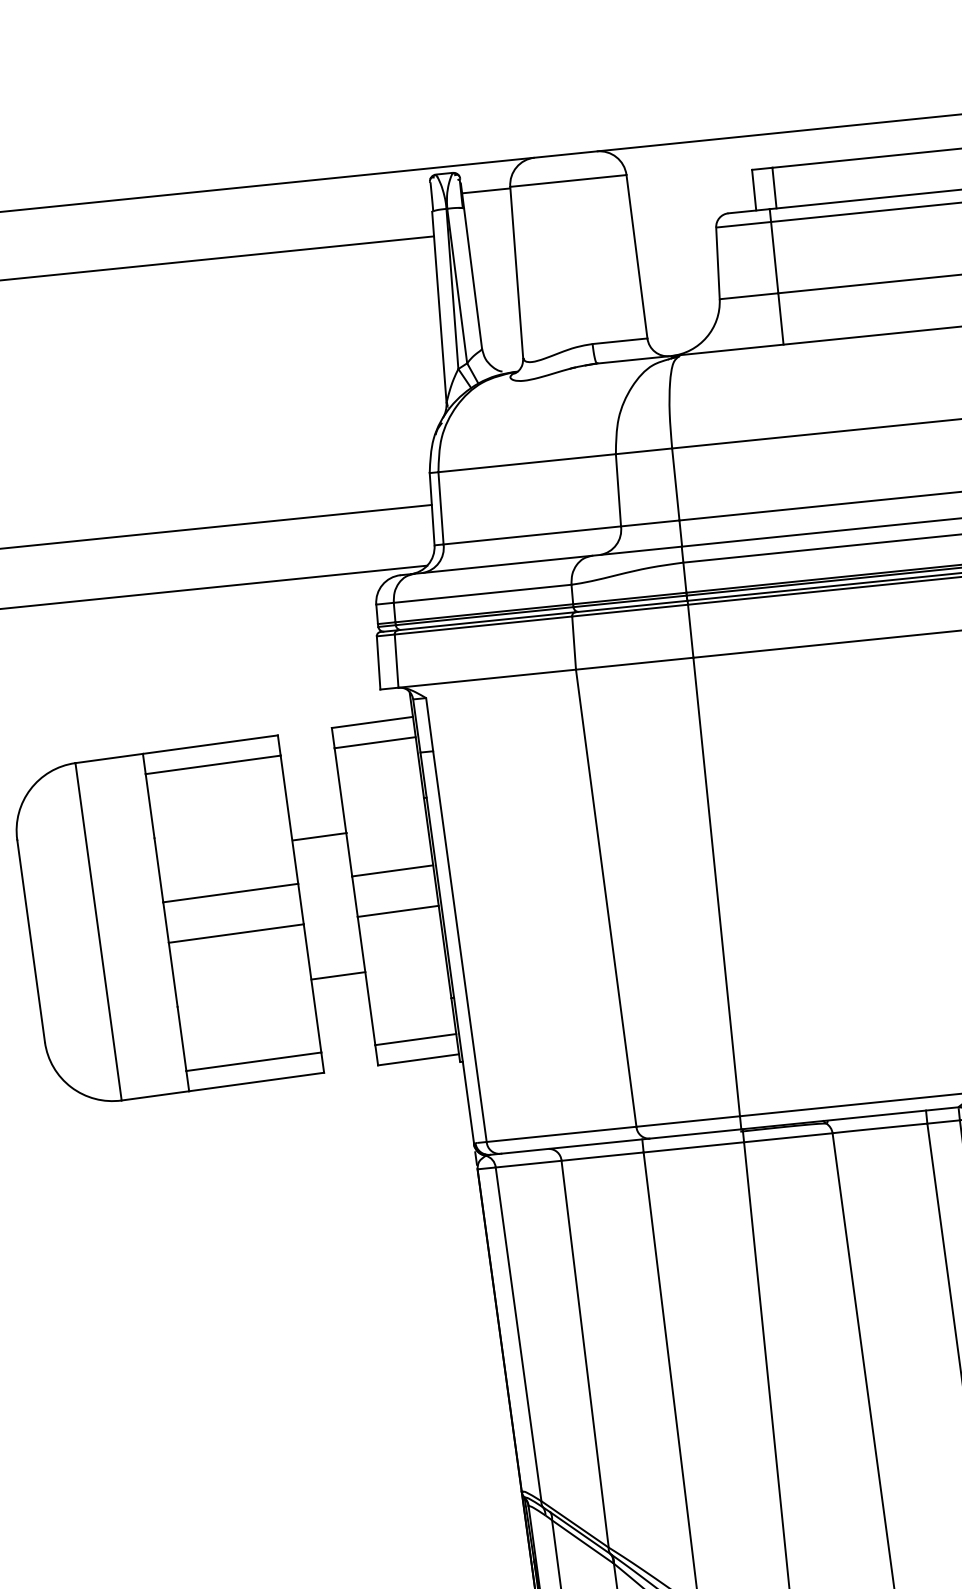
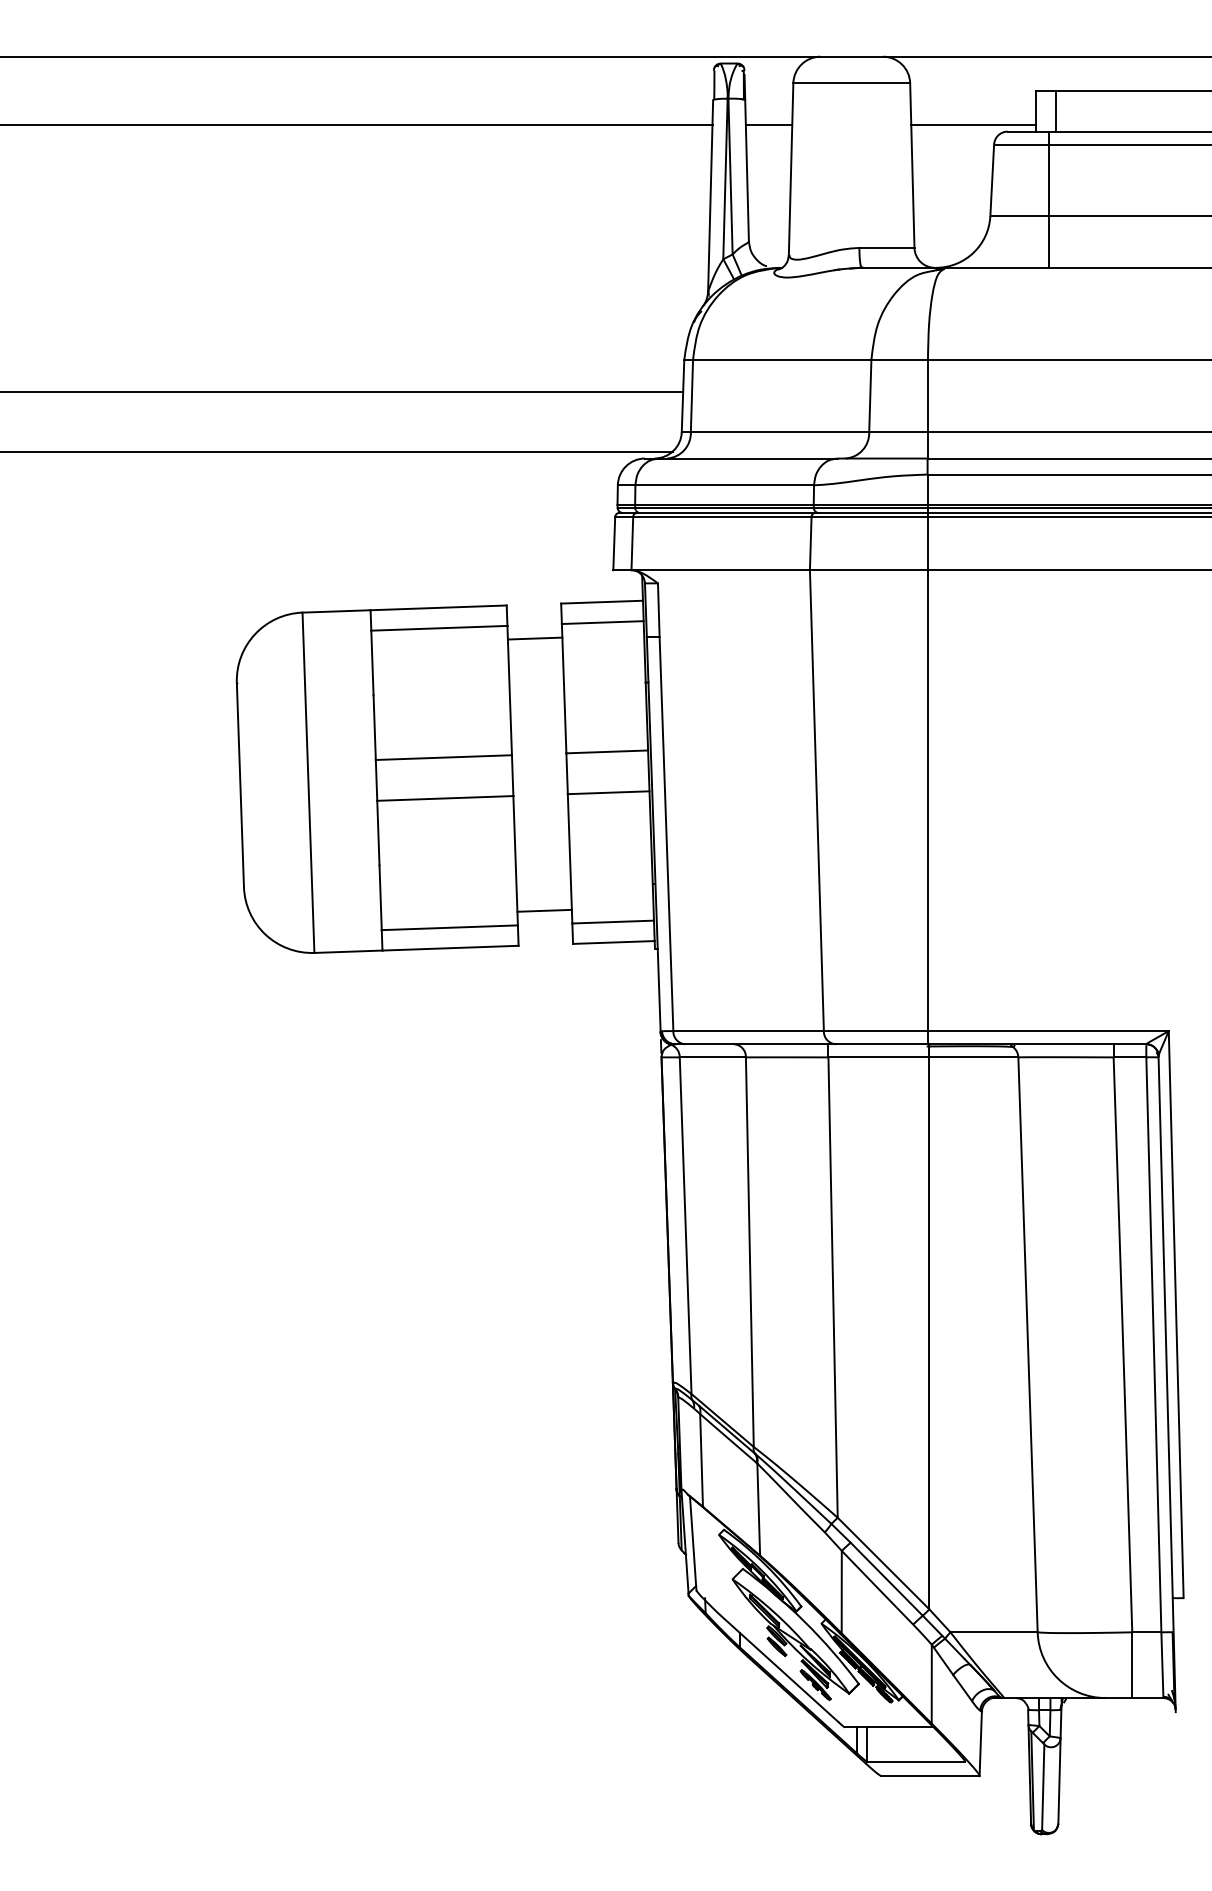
line: (485, 190) -> (768, 124), moved
line: (693, 209) -> (973, 124), added
line: (319, 836) -> (534, 638), moved
line: (338, 975) -> (544, 910), moved

